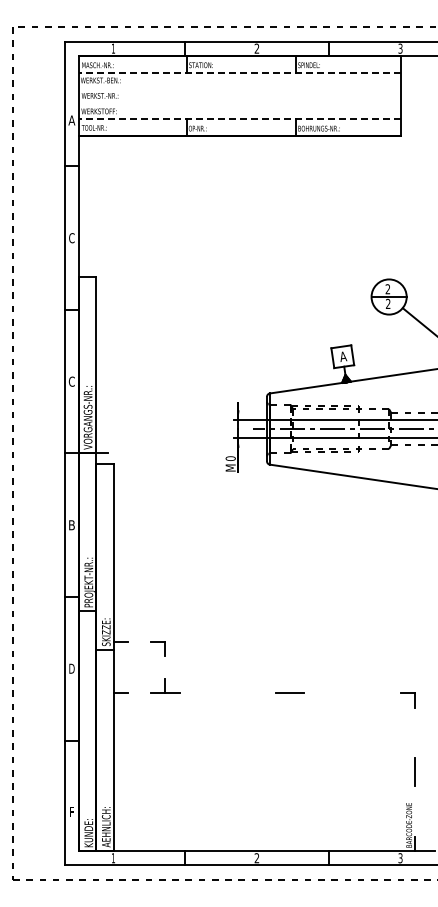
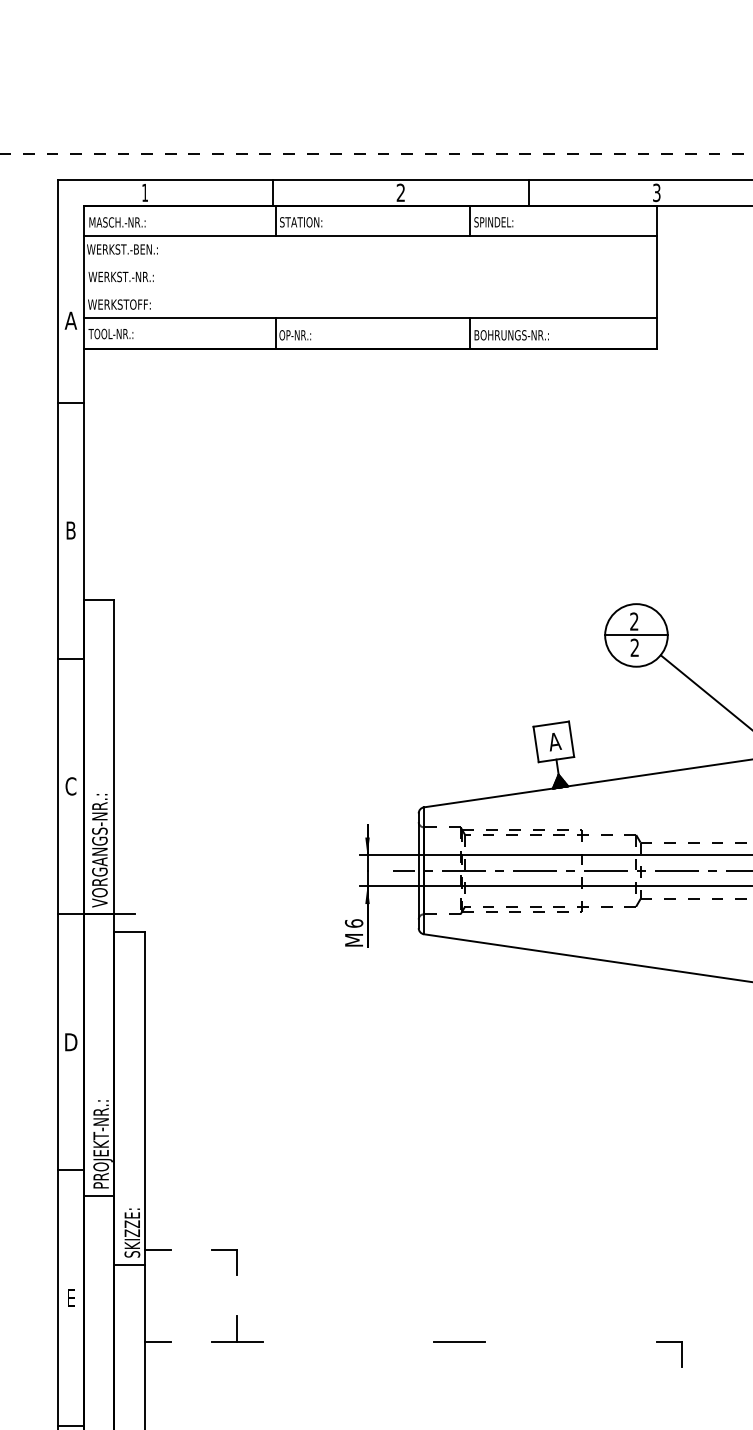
line: (239, 73) -> (369, 237), dashed -> solid
line: (239, 119) -> (369, 318), dashed -> solid
text: (71, 238) -> (70, 531), C -> B
text: (230, 458) -> (353, 923), 0 -> 6
text: (71, 525) -> (70, 1042), B -> D
text: (71, 668) -> (70, 1297), D -> E

